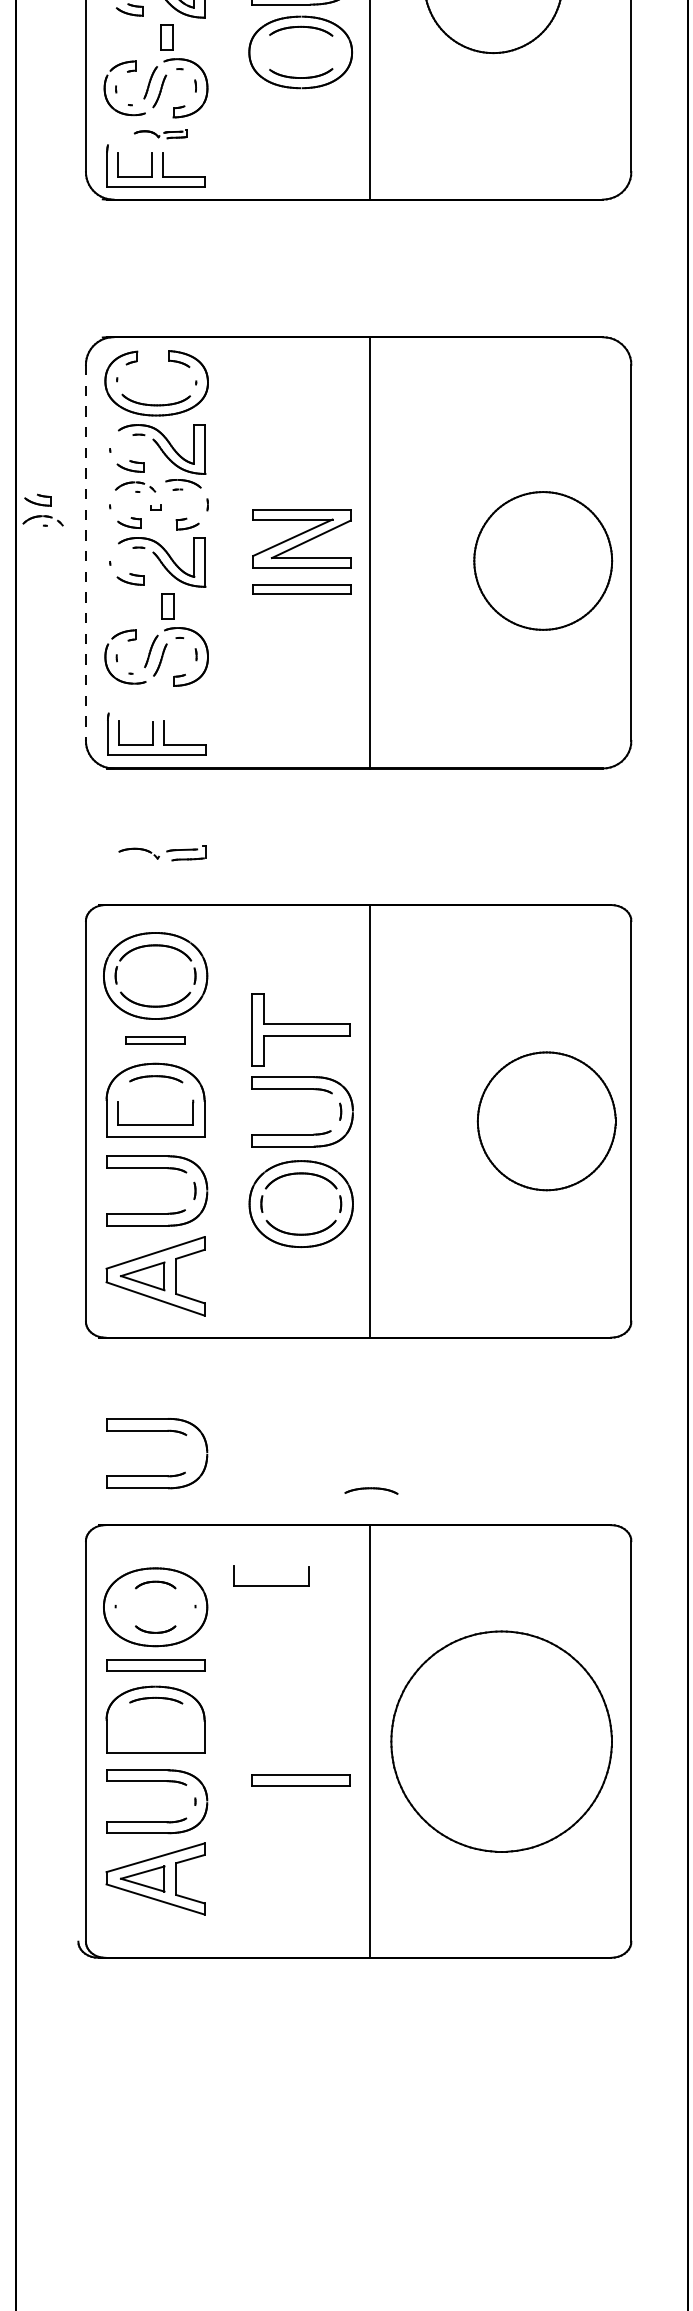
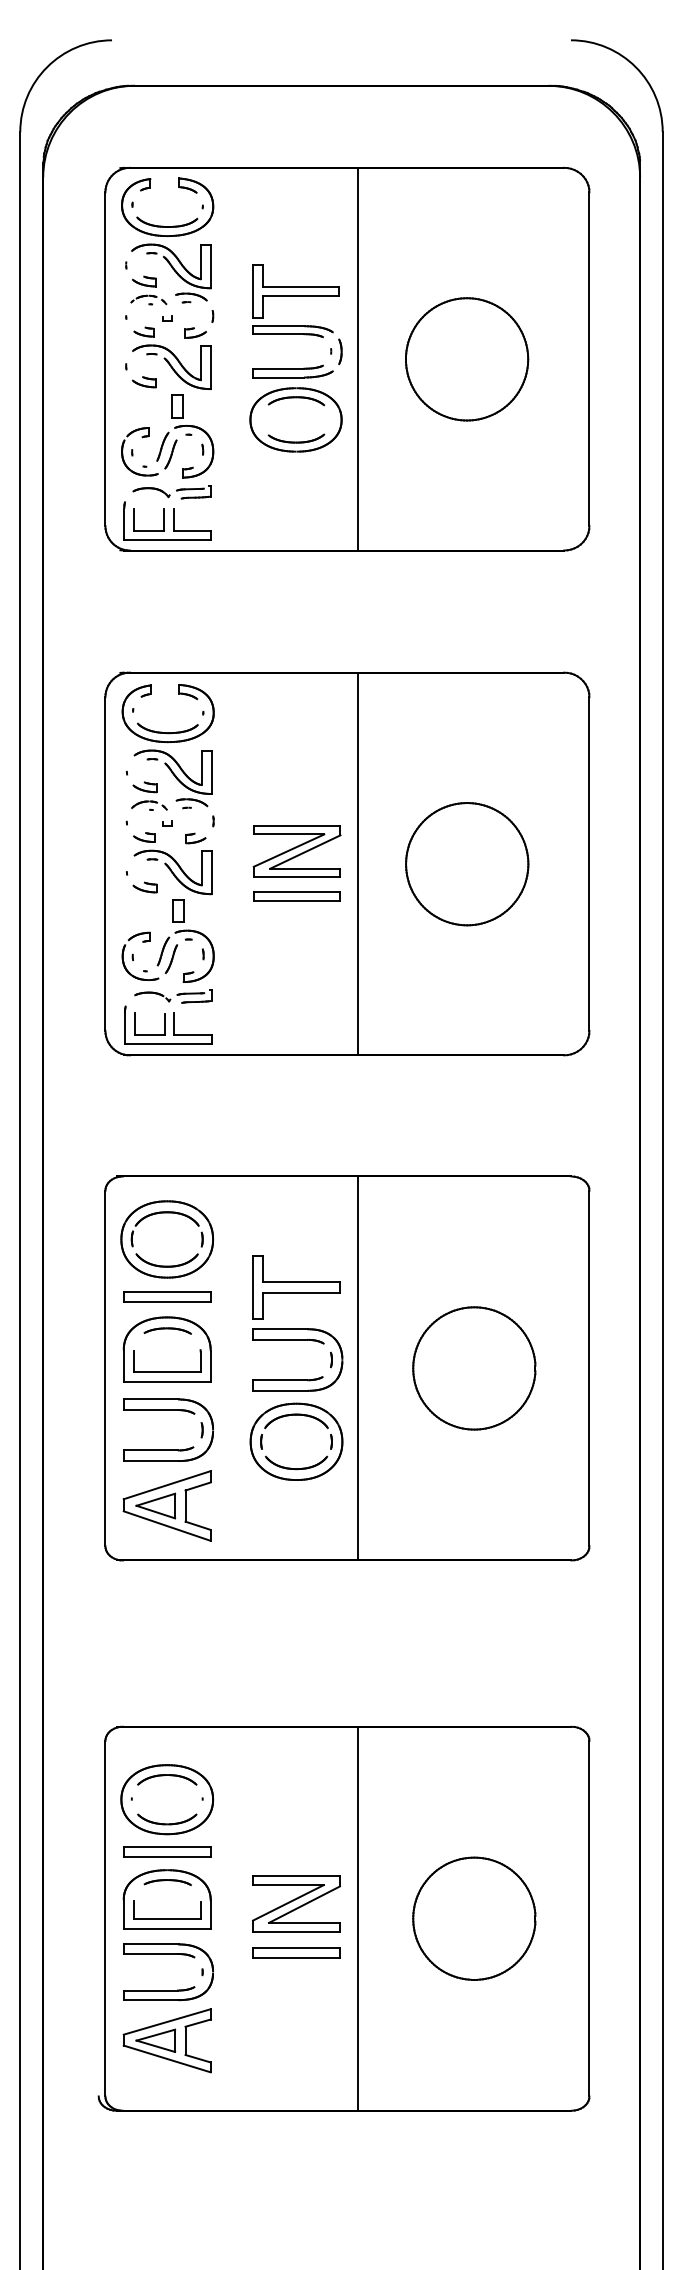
part: (160, 134) -> (171, 492), size x1.67
part: (43, 509) -> (67, 825), removed
line: (86, 553) -> (105, 864), dashed -> solid
part: (543, 561) -> (467, 864), moved
part: (162, 853) -> (173, 996), moved
part: (155, 1040) -> (167, 1296), size x1.67
part: (546, 1121) -> (474, 1368), moved
part: (157, 1431) -> (168, 1643), removed
part: (371, 1491) -> (358, 1696), removed
part: (155, 1584) -> (167, 1779), size x1.67
part: (271, 1585) -> (167, 1918), moved
part: (155, 1629) -> (167, 1819), size x1.67
part: (301, 1724) -> (296, 1903), added
part: (501, 1741) -> (474, 1918), size x0.62

